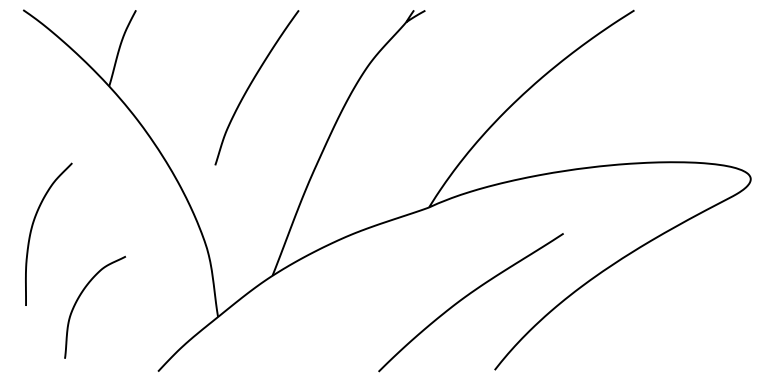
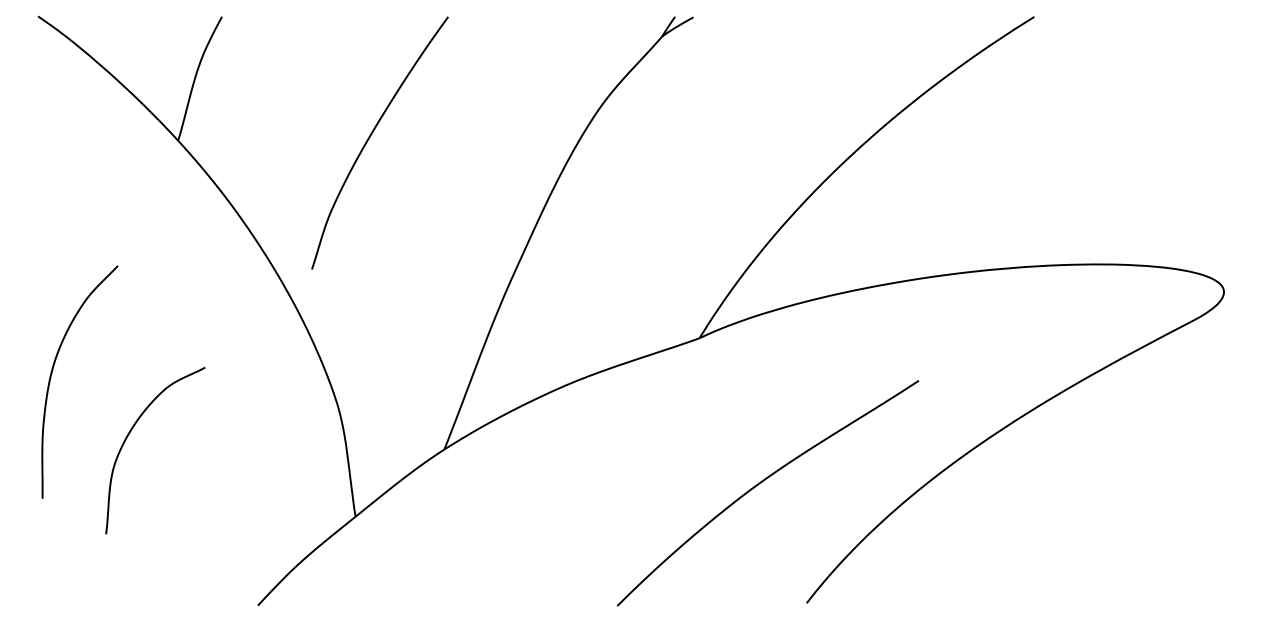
curve: (252, 83) -> (372, 136), moved
curve: (79, 298) -> (129, 436), moved

